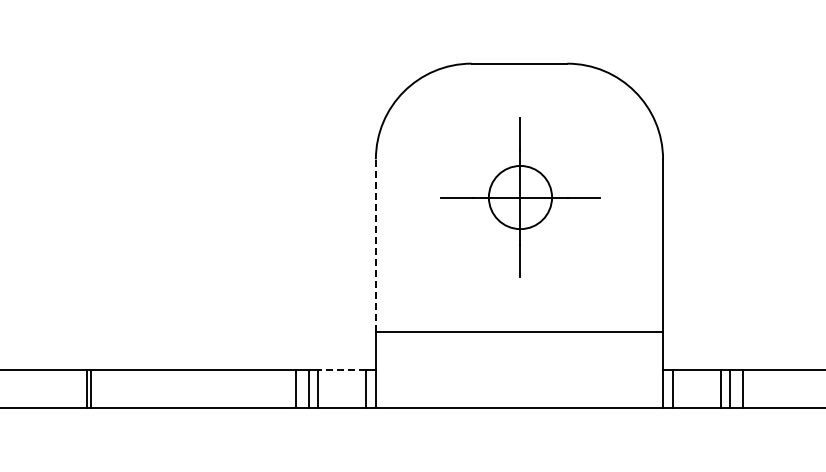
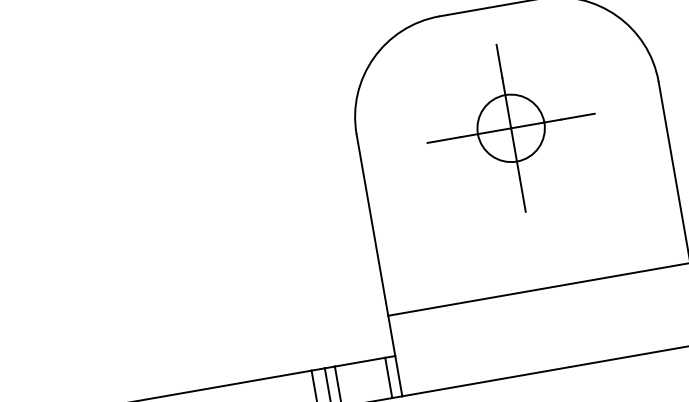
part: (520, 197) -> (511, 128), moved
line: (375, 245) -> (372, 225), dashed -> solid
line: (342, 370) -> (360, 362), dashed -> solid

